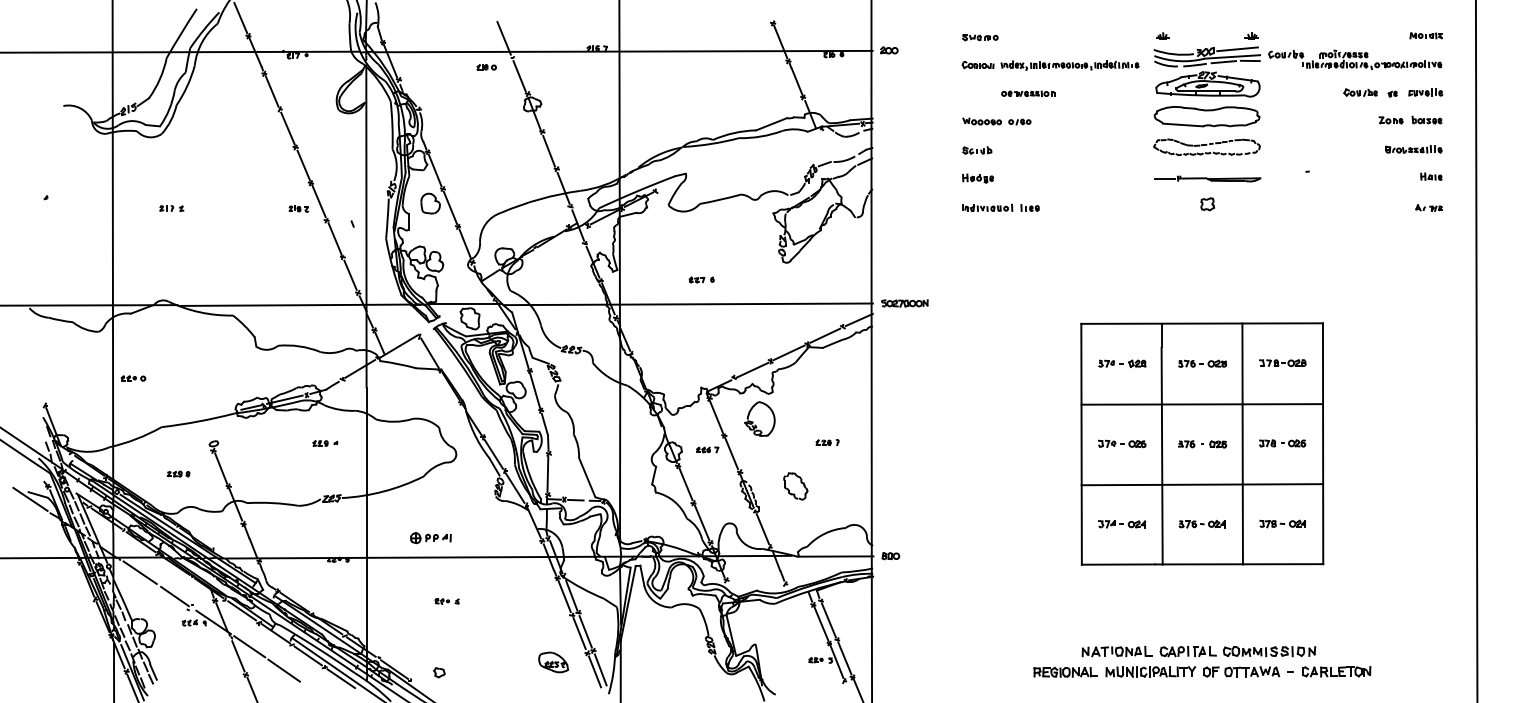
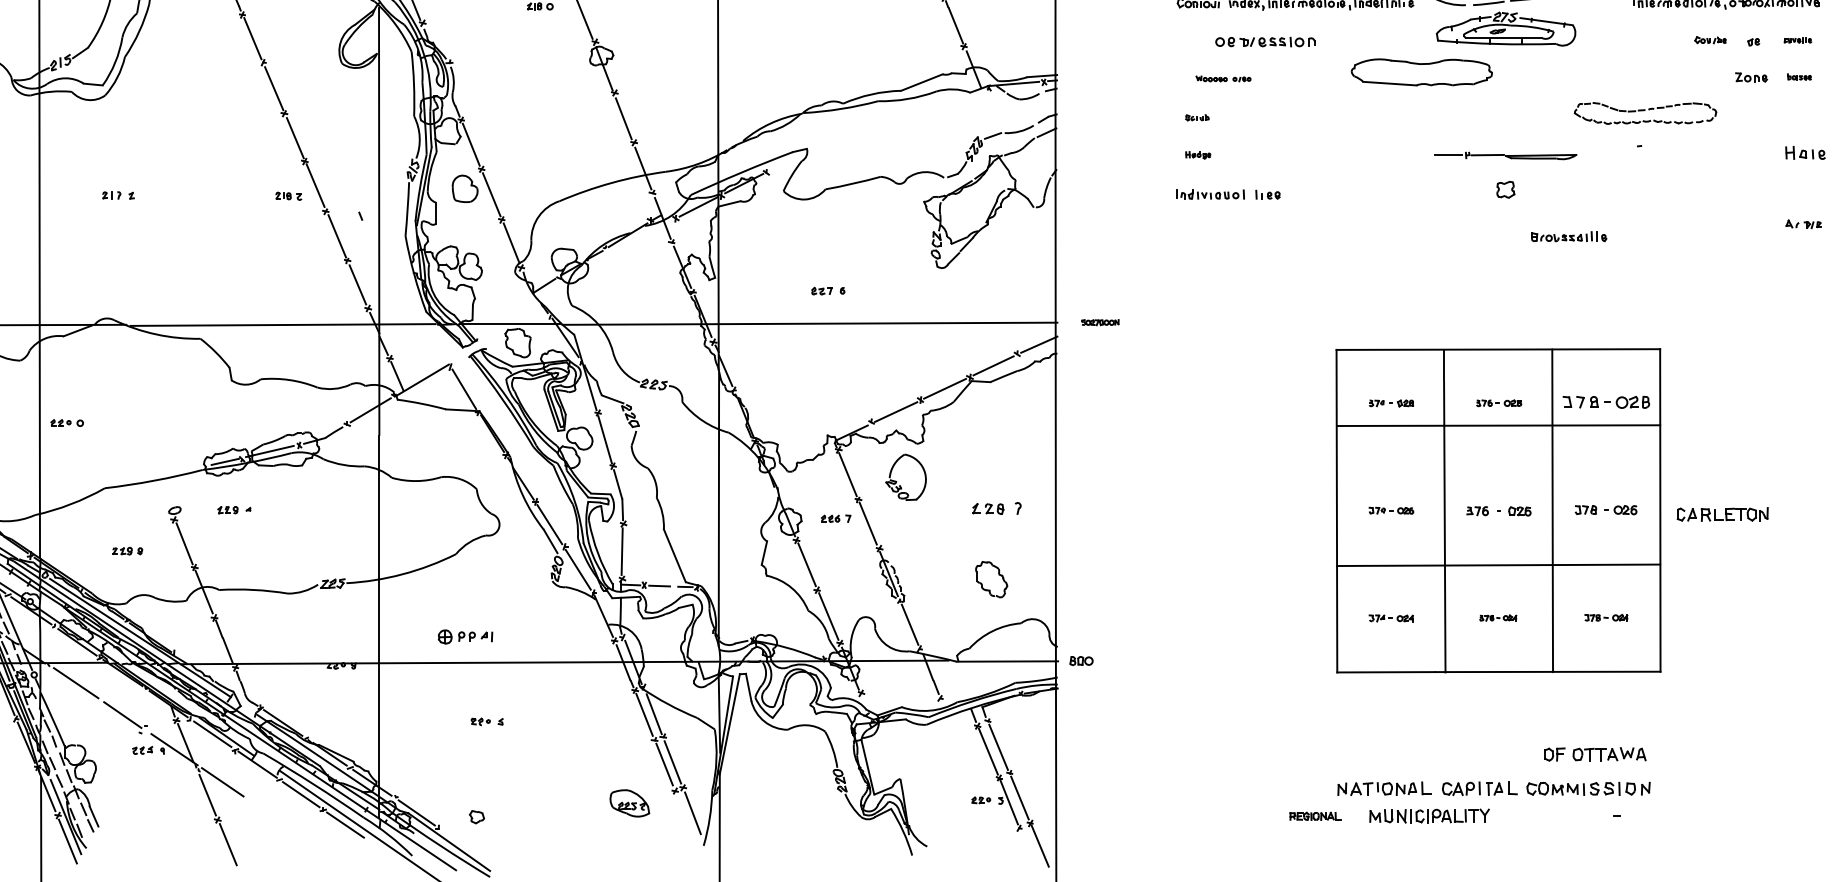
part: (1360, 92) -> (1710, 40), size x0.7
part: (1425, 92) -> (1797, 40), size x0.6
part: (1028, 93) -> (1265, 41), size x1.4
part: (1206, 116) -> (1421, 72), moved
part: (1426, 119) -> (1798, 76), size x0.6
part: (996, 121) -> (1222, 78), size x0.6
part: (1206, 146) -> (1644, 112), moved
part: (1413, 149) -> (1568, 236), moved
part: (977, 150) -> (1197, 117), size x0.6
part: (1431, 176) -> (1805, 152), size x1.4
part: (977, 178) -> (1197, 155), size x0.6
part: (1428, 207) -> (1802, 223), moved
part: (904, 303) -> (1099, 322), size x0.6
part: (1122, 363) -> (1391, 402), size x0.7
part: (1202, 363) -> (1498, 402), size x0.7
part: (1282, 363) -> (1605, 402), size x1.4
line: (1201, 404) -> (1497, 425), moved
part: (827, 442) -> (996, 508), size x1.6
part: (325, 443) -> (234, 510), moved
part: (1122, 443) -> (1391, 510), size x0.7
part: (795, 486) -> (991, 579), moved
part: (1201, 523) -> (1497, 617), size x0.6
part: (1282, 523) -> (1605, 617), size x0.7
part: (1122, 524) -> (1391, 618), size x0.7
line: (283, 670) -> (268, 814), removed
line: (594, 671) -> (684, 815), removed
part: (1065, 671) -> (1315, 815), size x0.6
part: (1241, 671) -> (1595, 753), moved
part: (1336, 671) -> (1722, 514), moved

